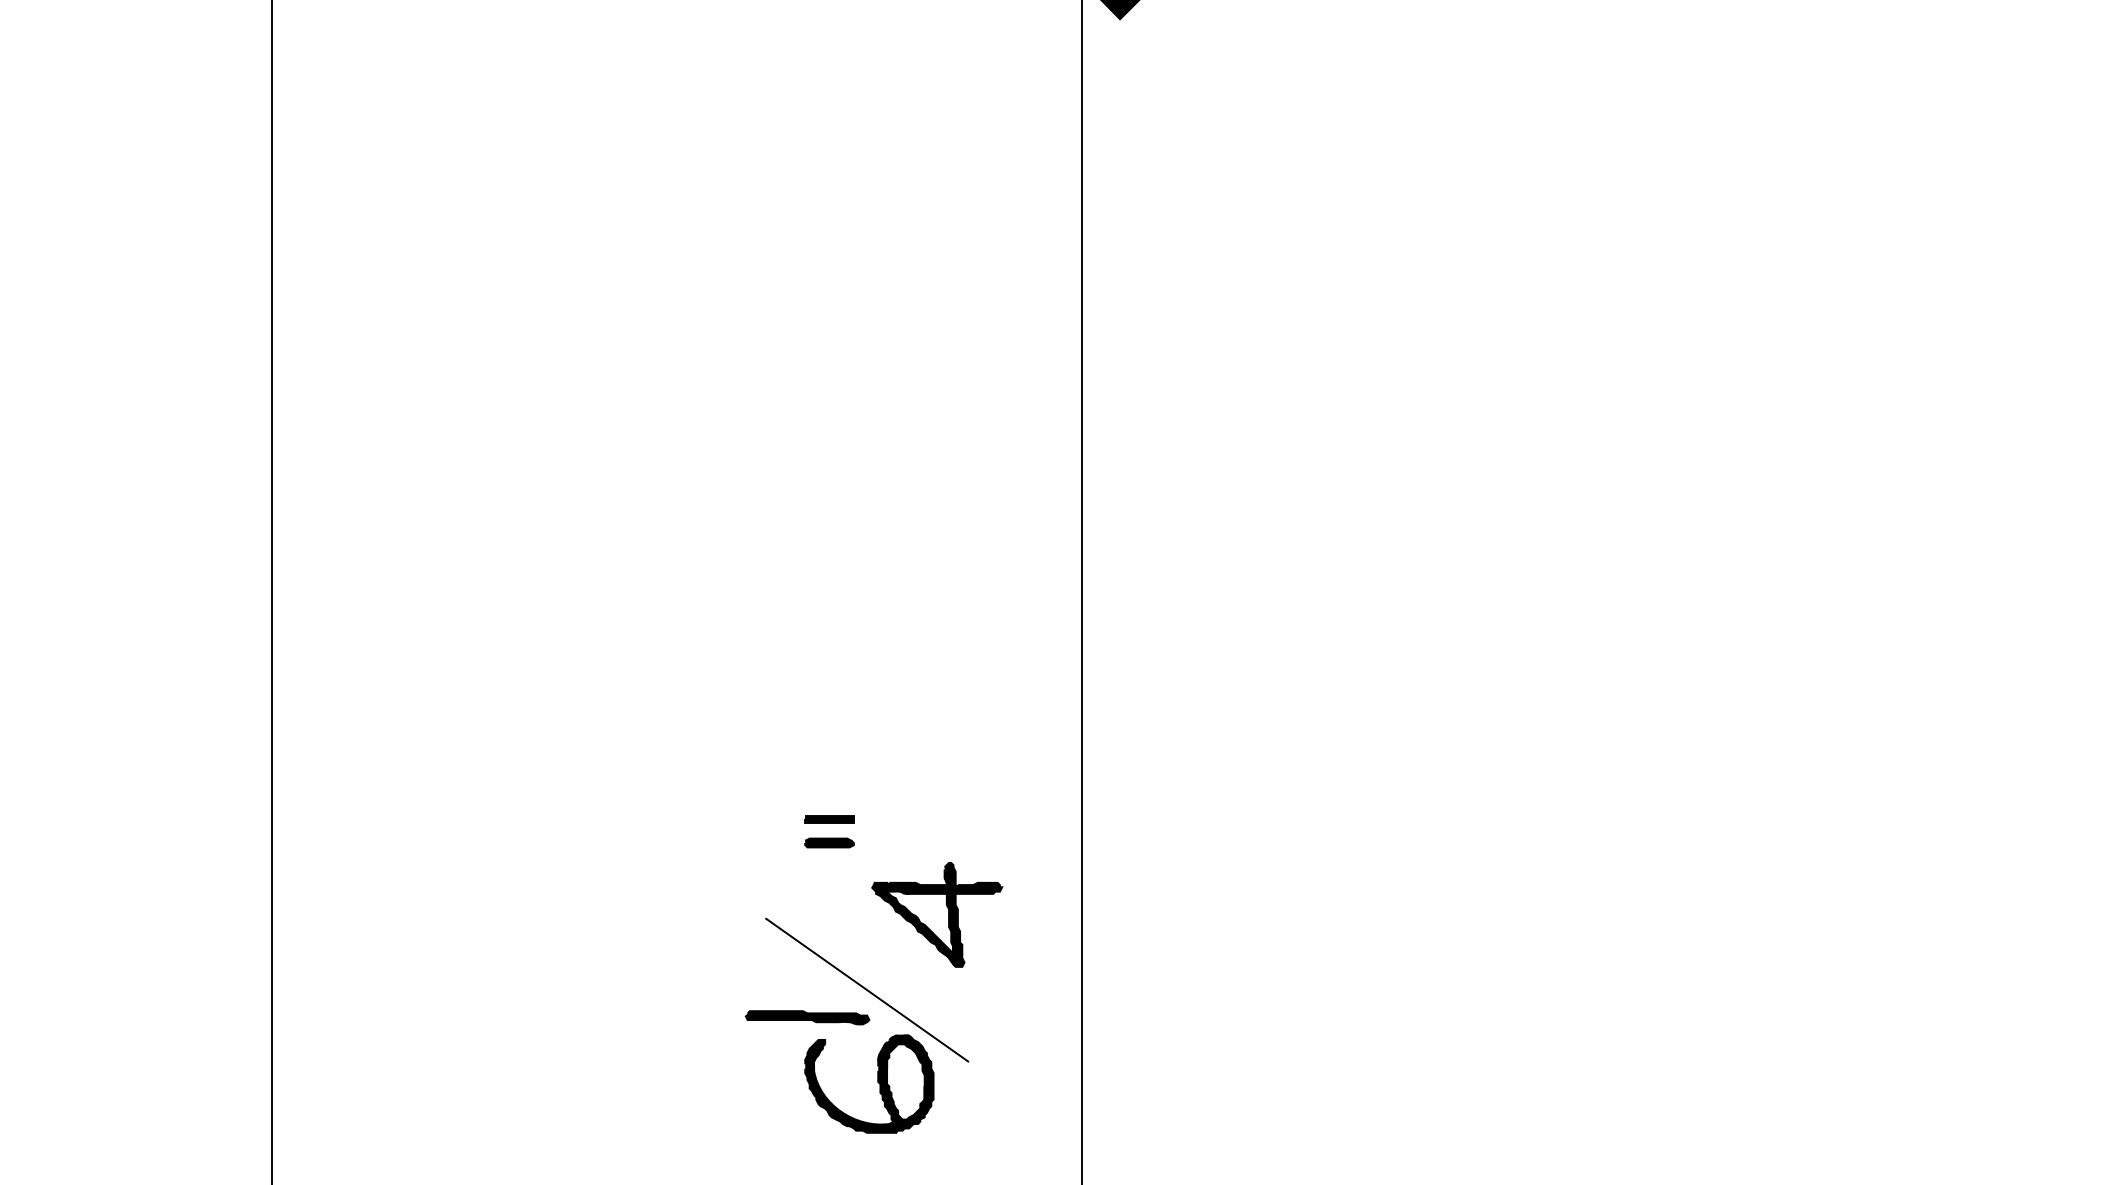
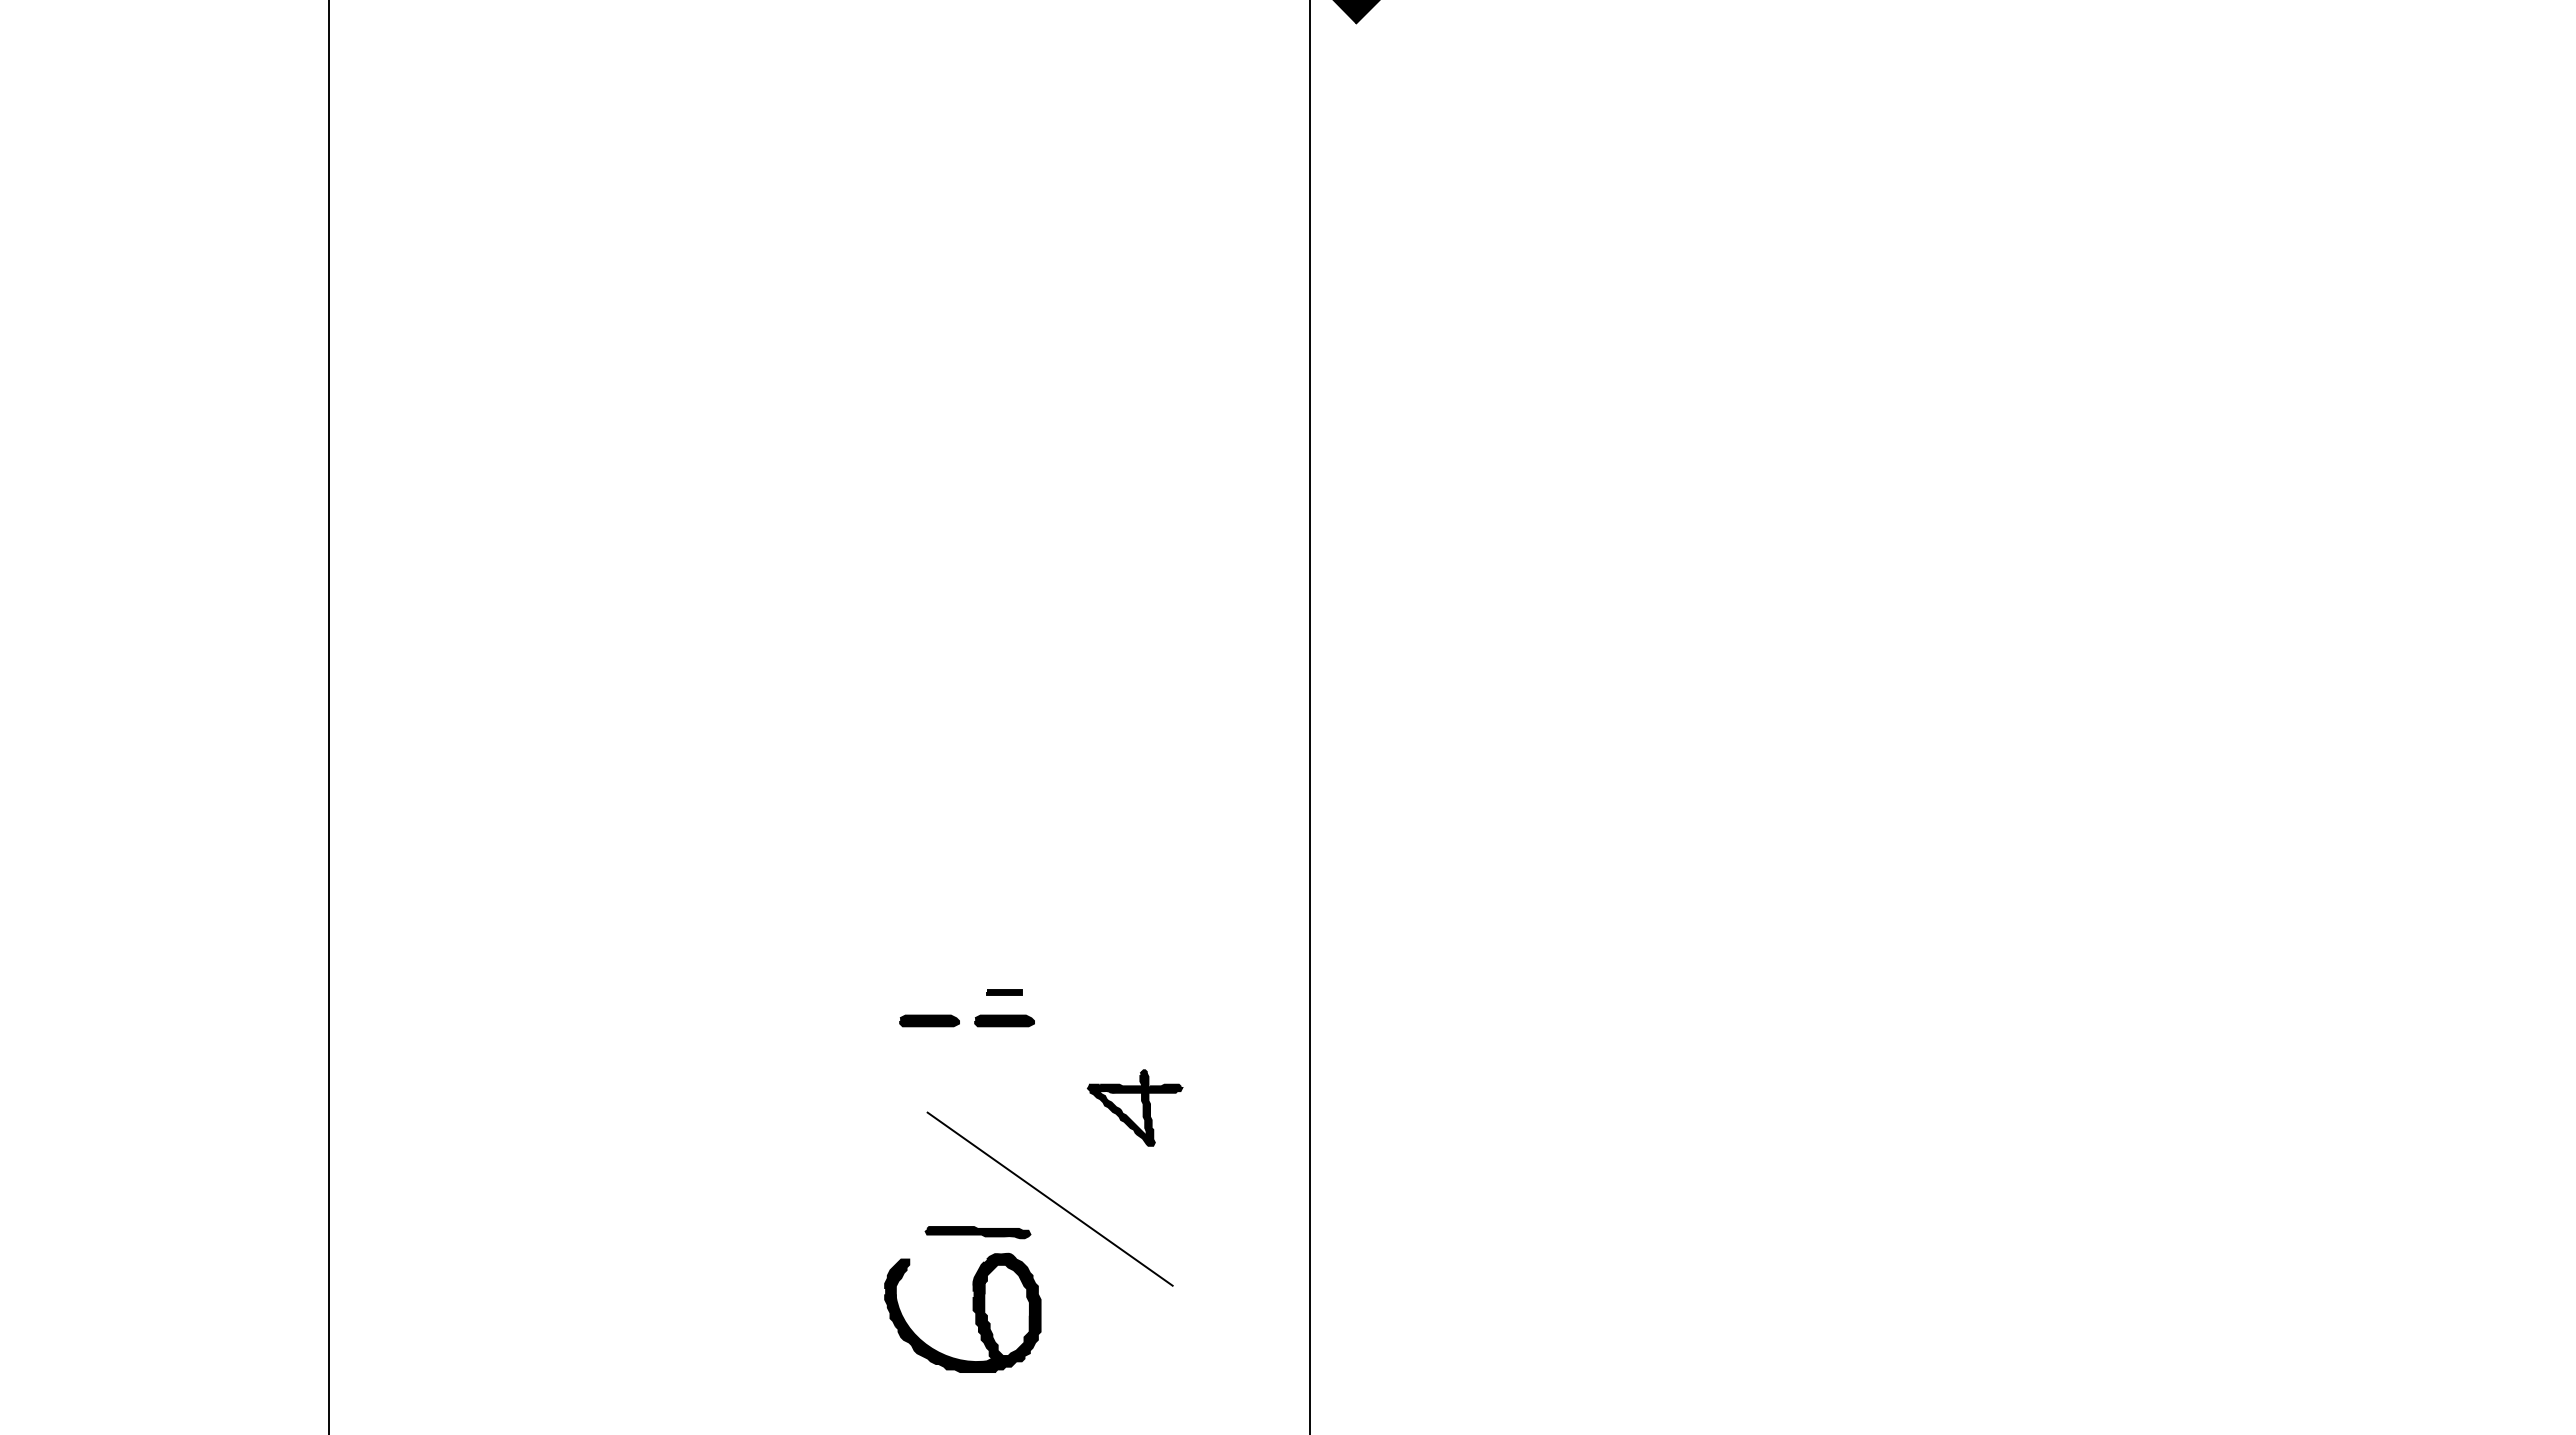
part: (829, 819) -> (1004, 992), size x0.6
part: (767, 842) -> (929, 1020), added
part: (936, 914) -> (1134, 1107), size x0.6
part: (807, 1017) -> (977, 1232), size x0.7
part: (877, 1082) -> (972, 1310), moved

